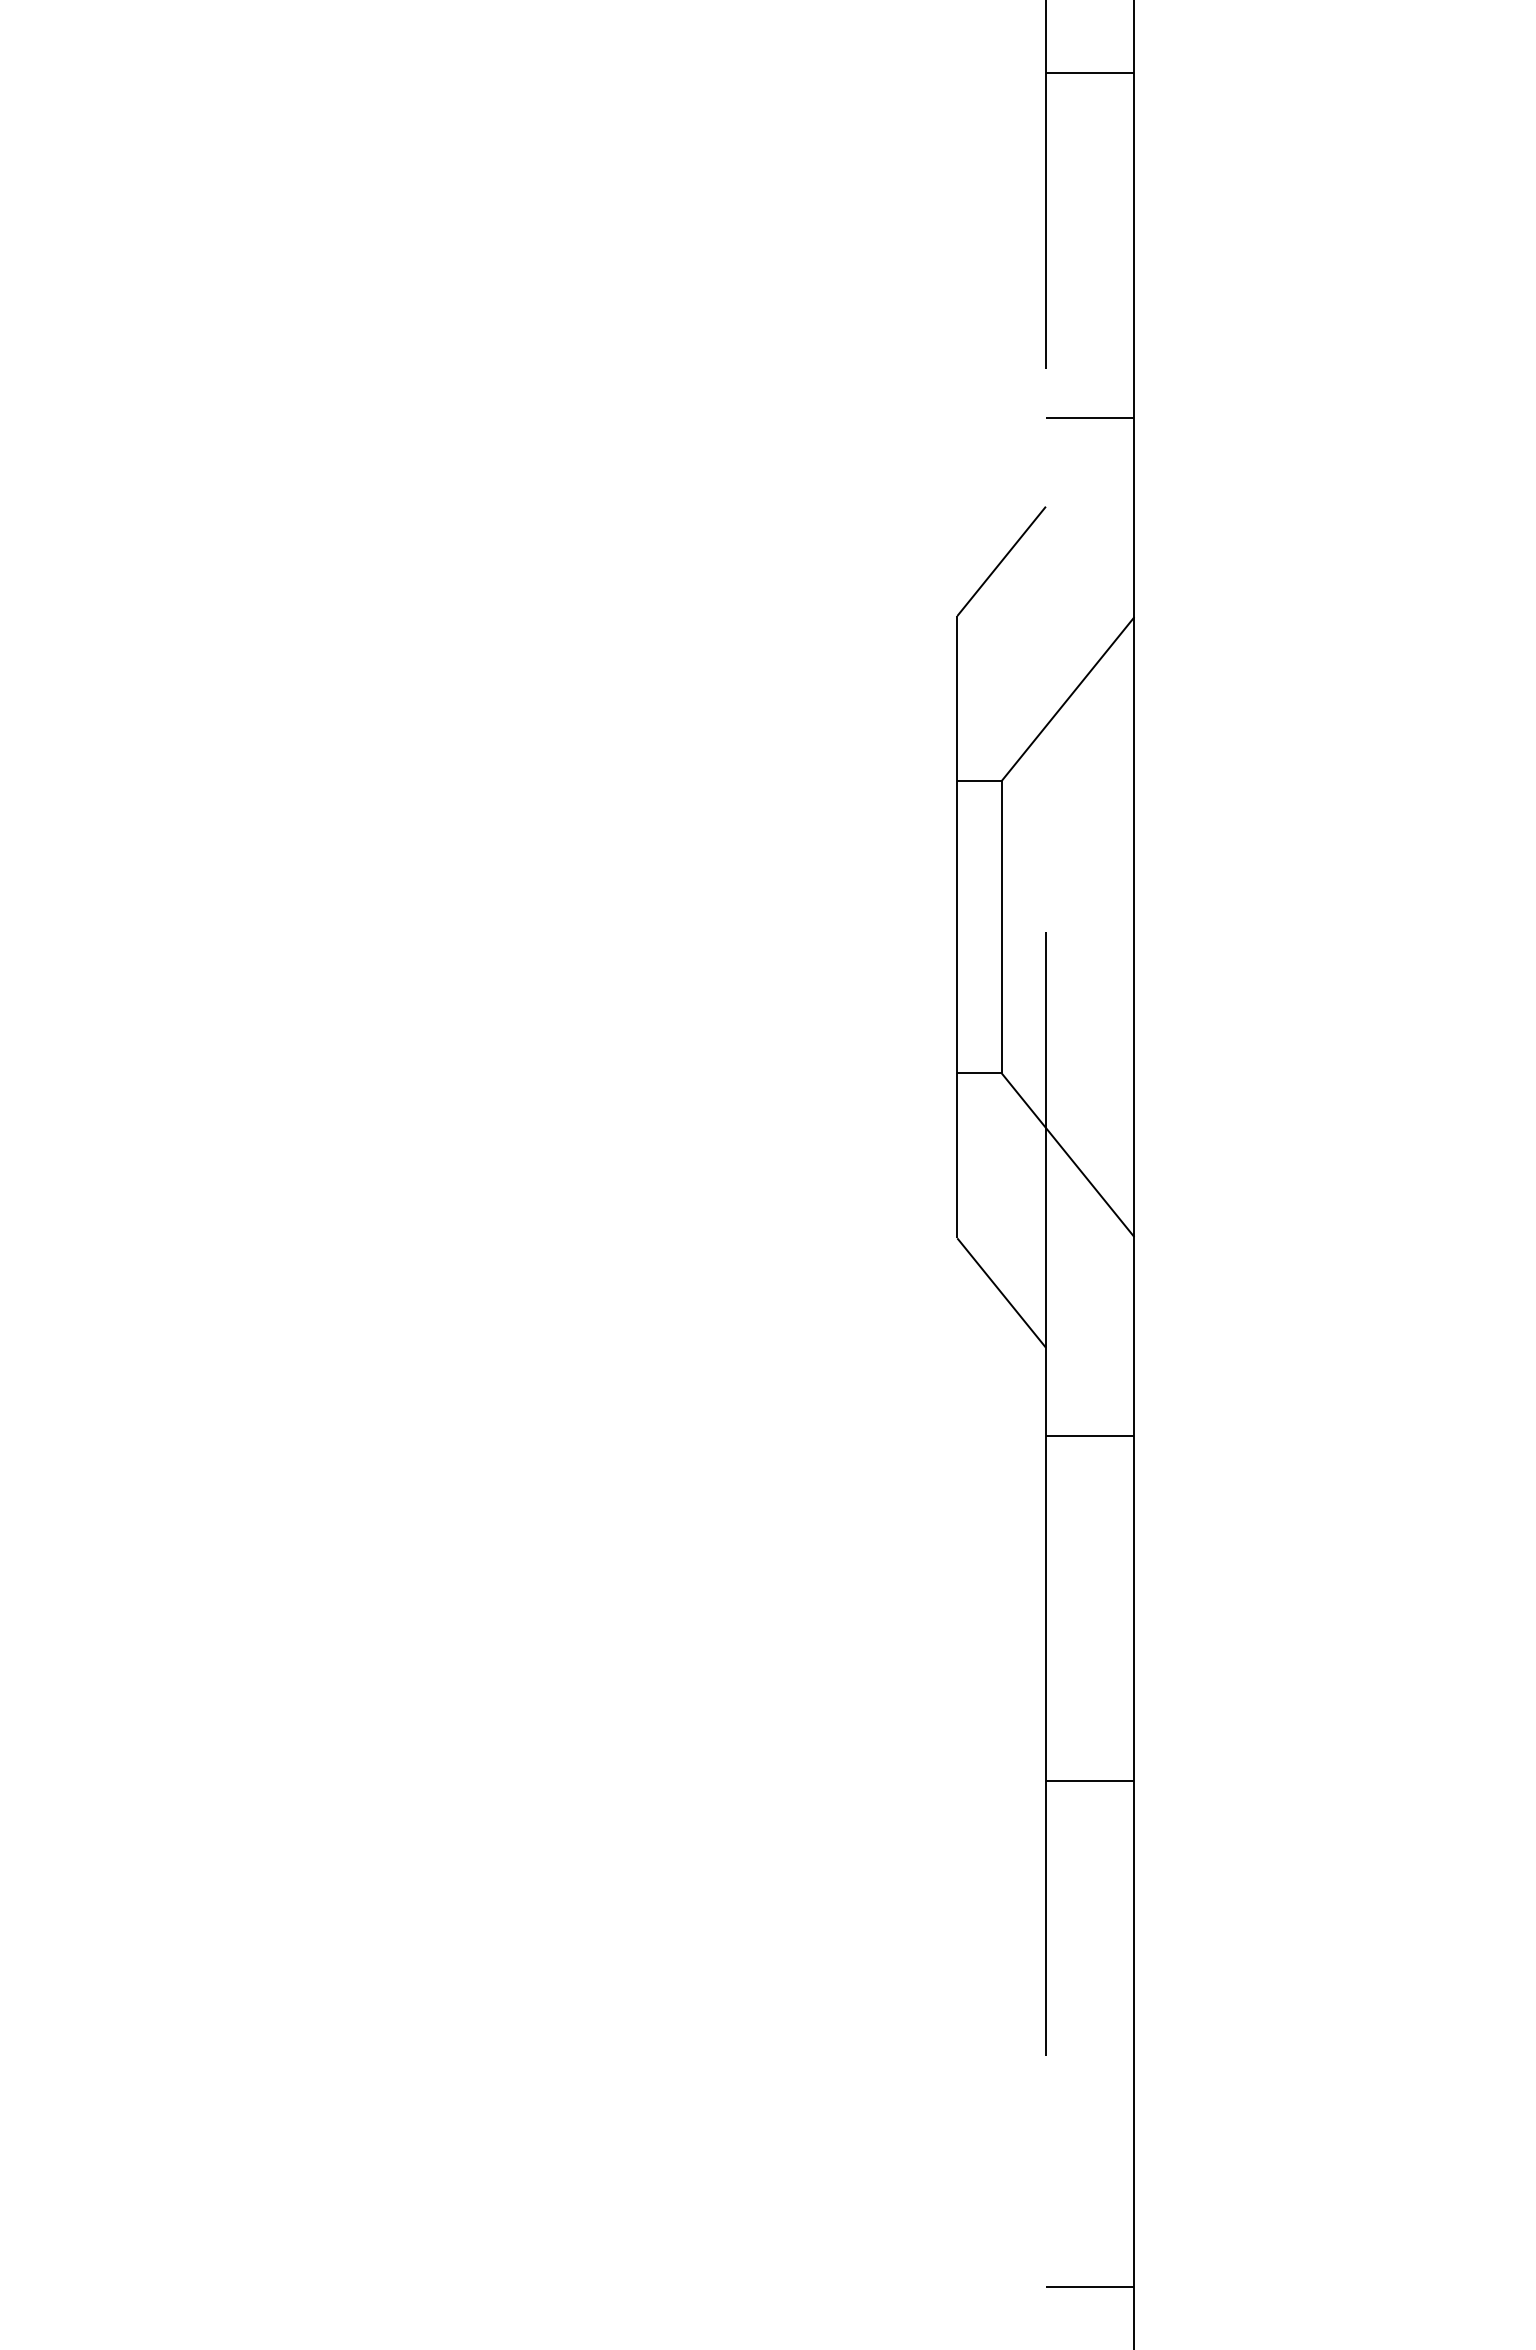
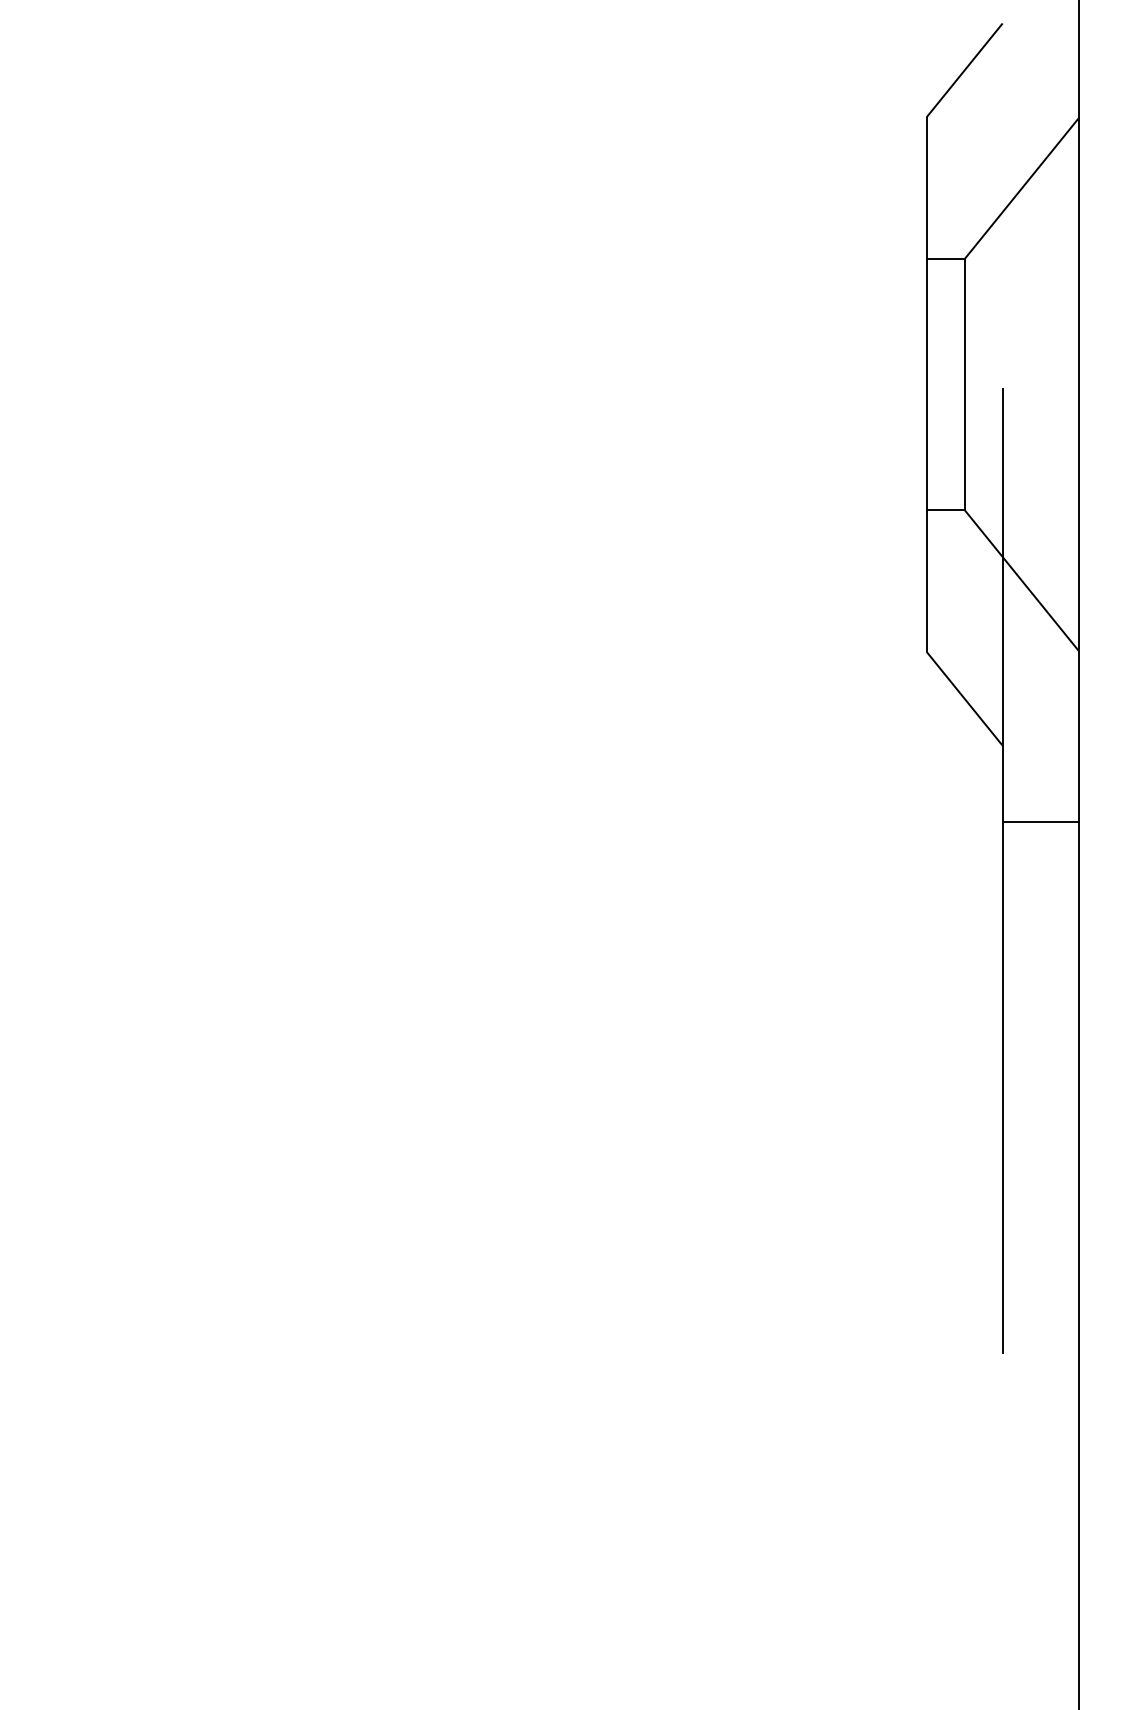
line: (1089, 1780) -> (1040, 1117), removed
line: (1089, 2286) -> (1040, 1551), removed

